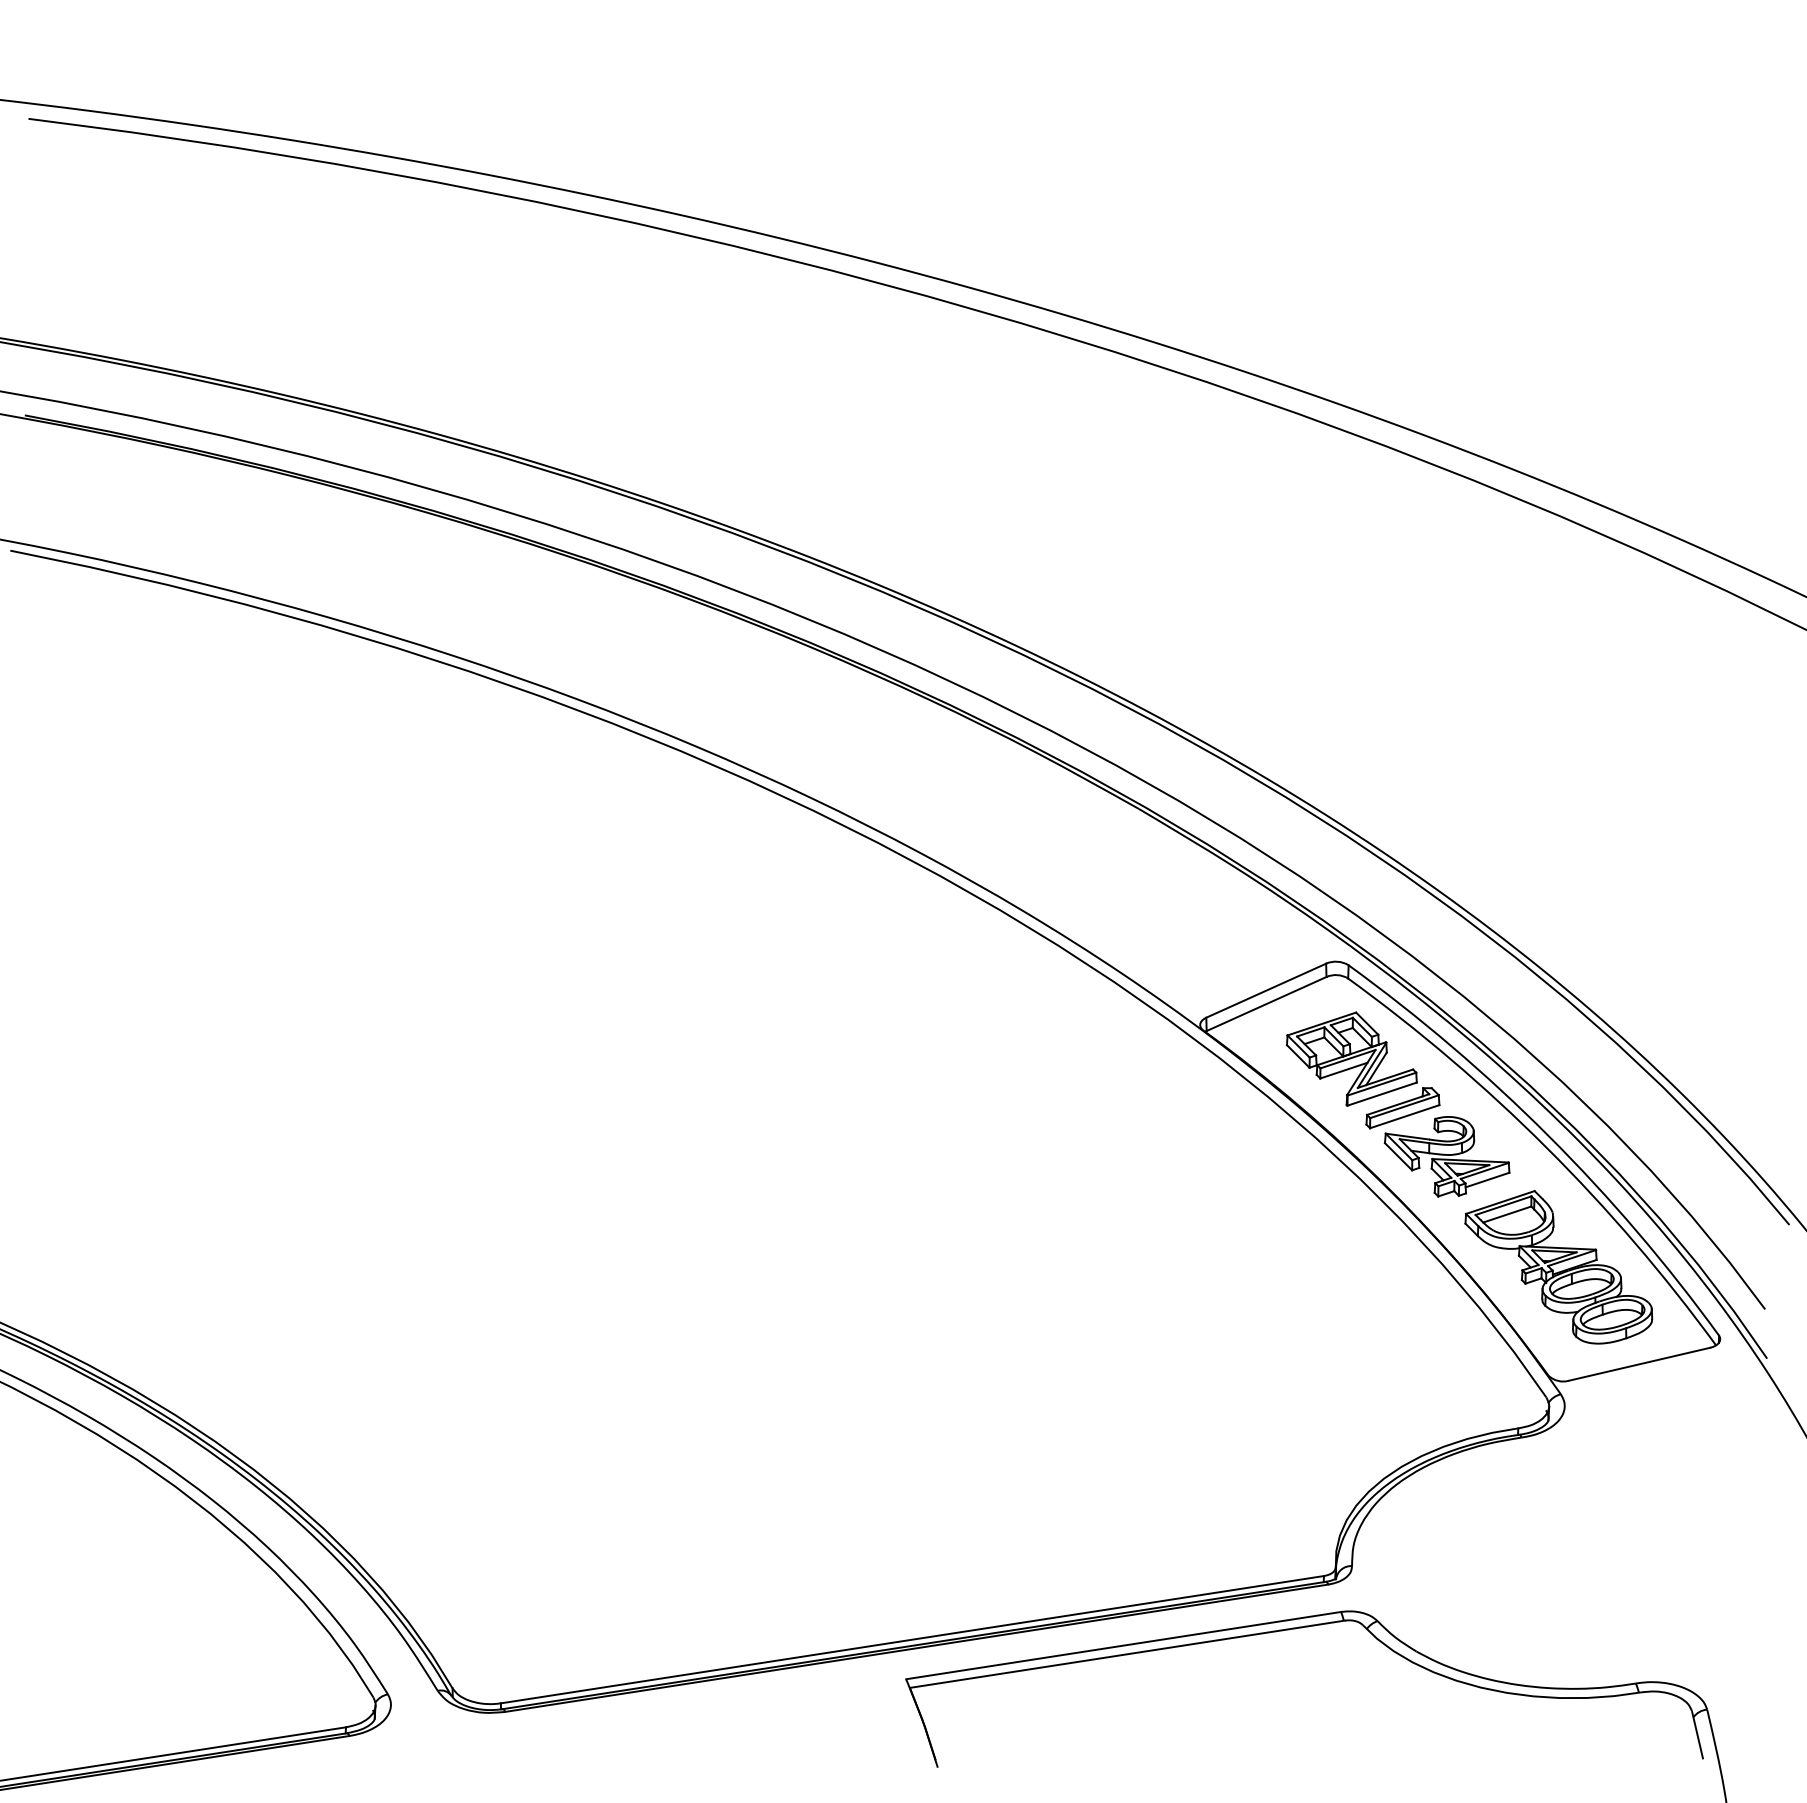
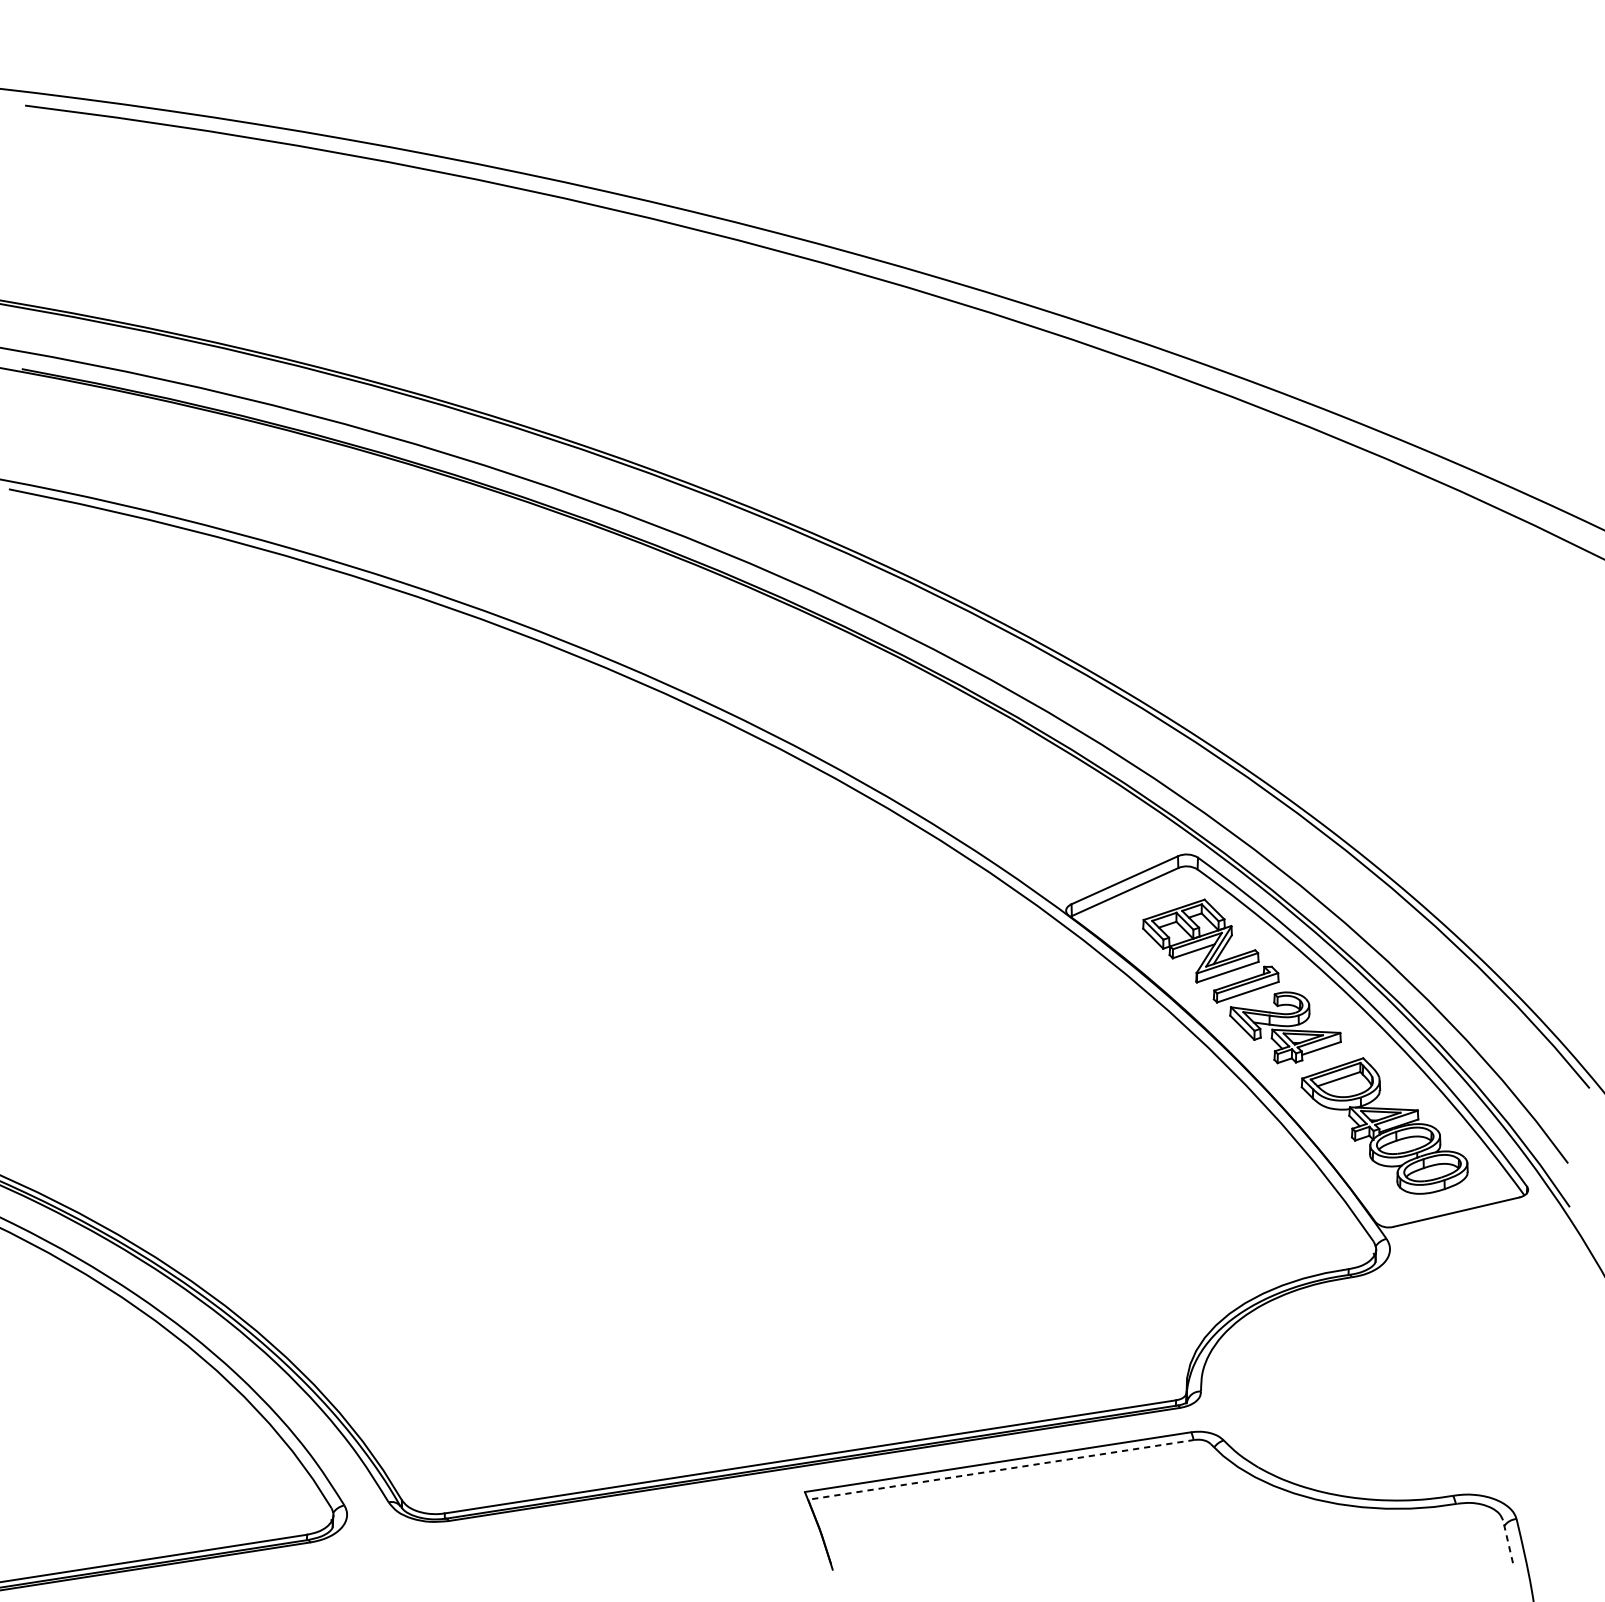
line: (1127, 1654) -> (1001, 1470), solid -> dashed
line: (1697, 1735) -> (1507, 1542), solid -> dashed

